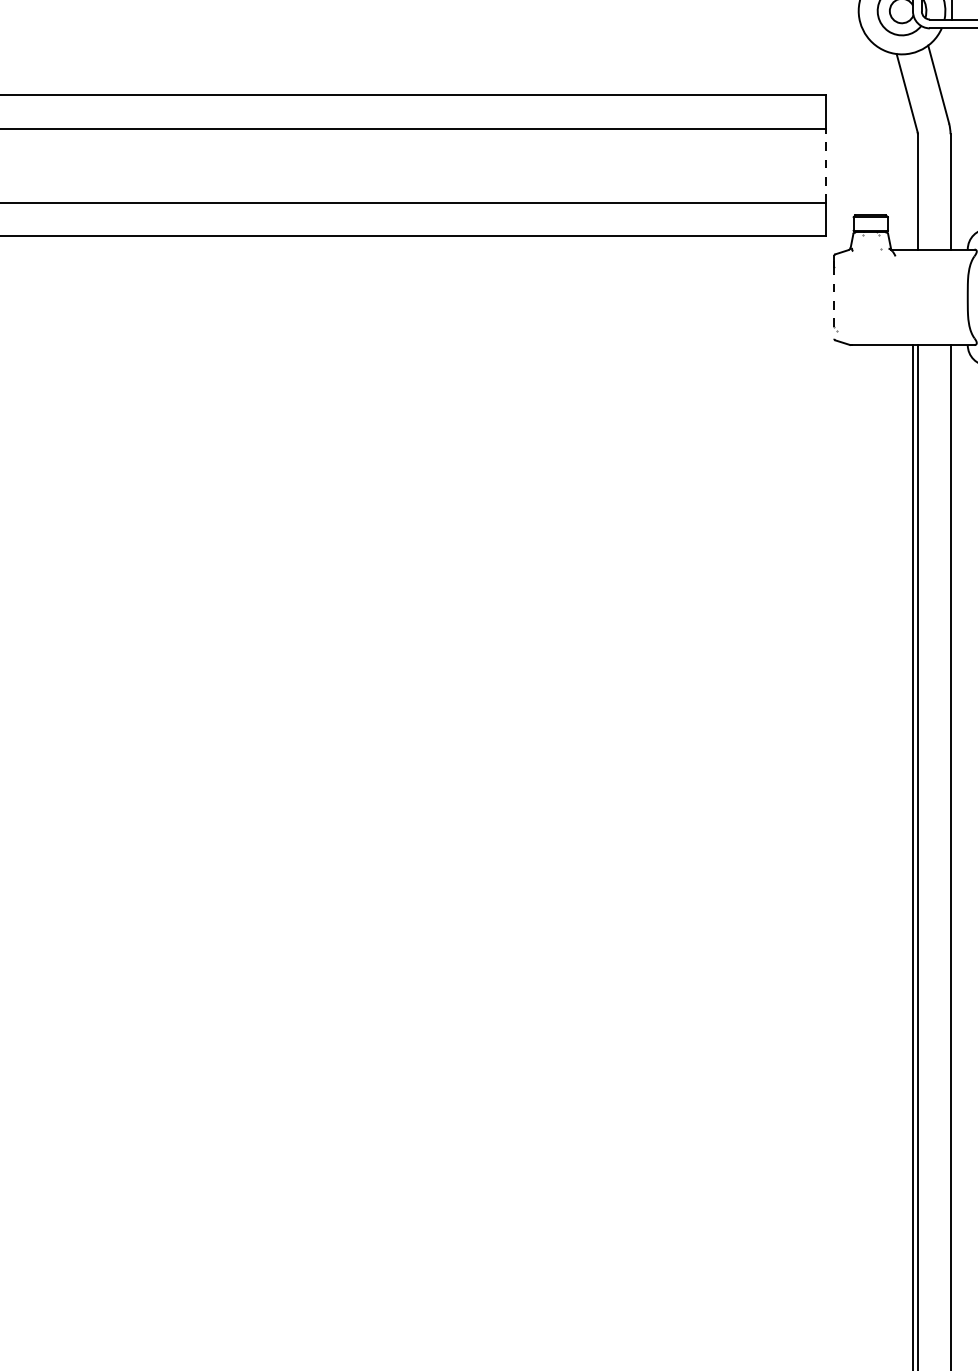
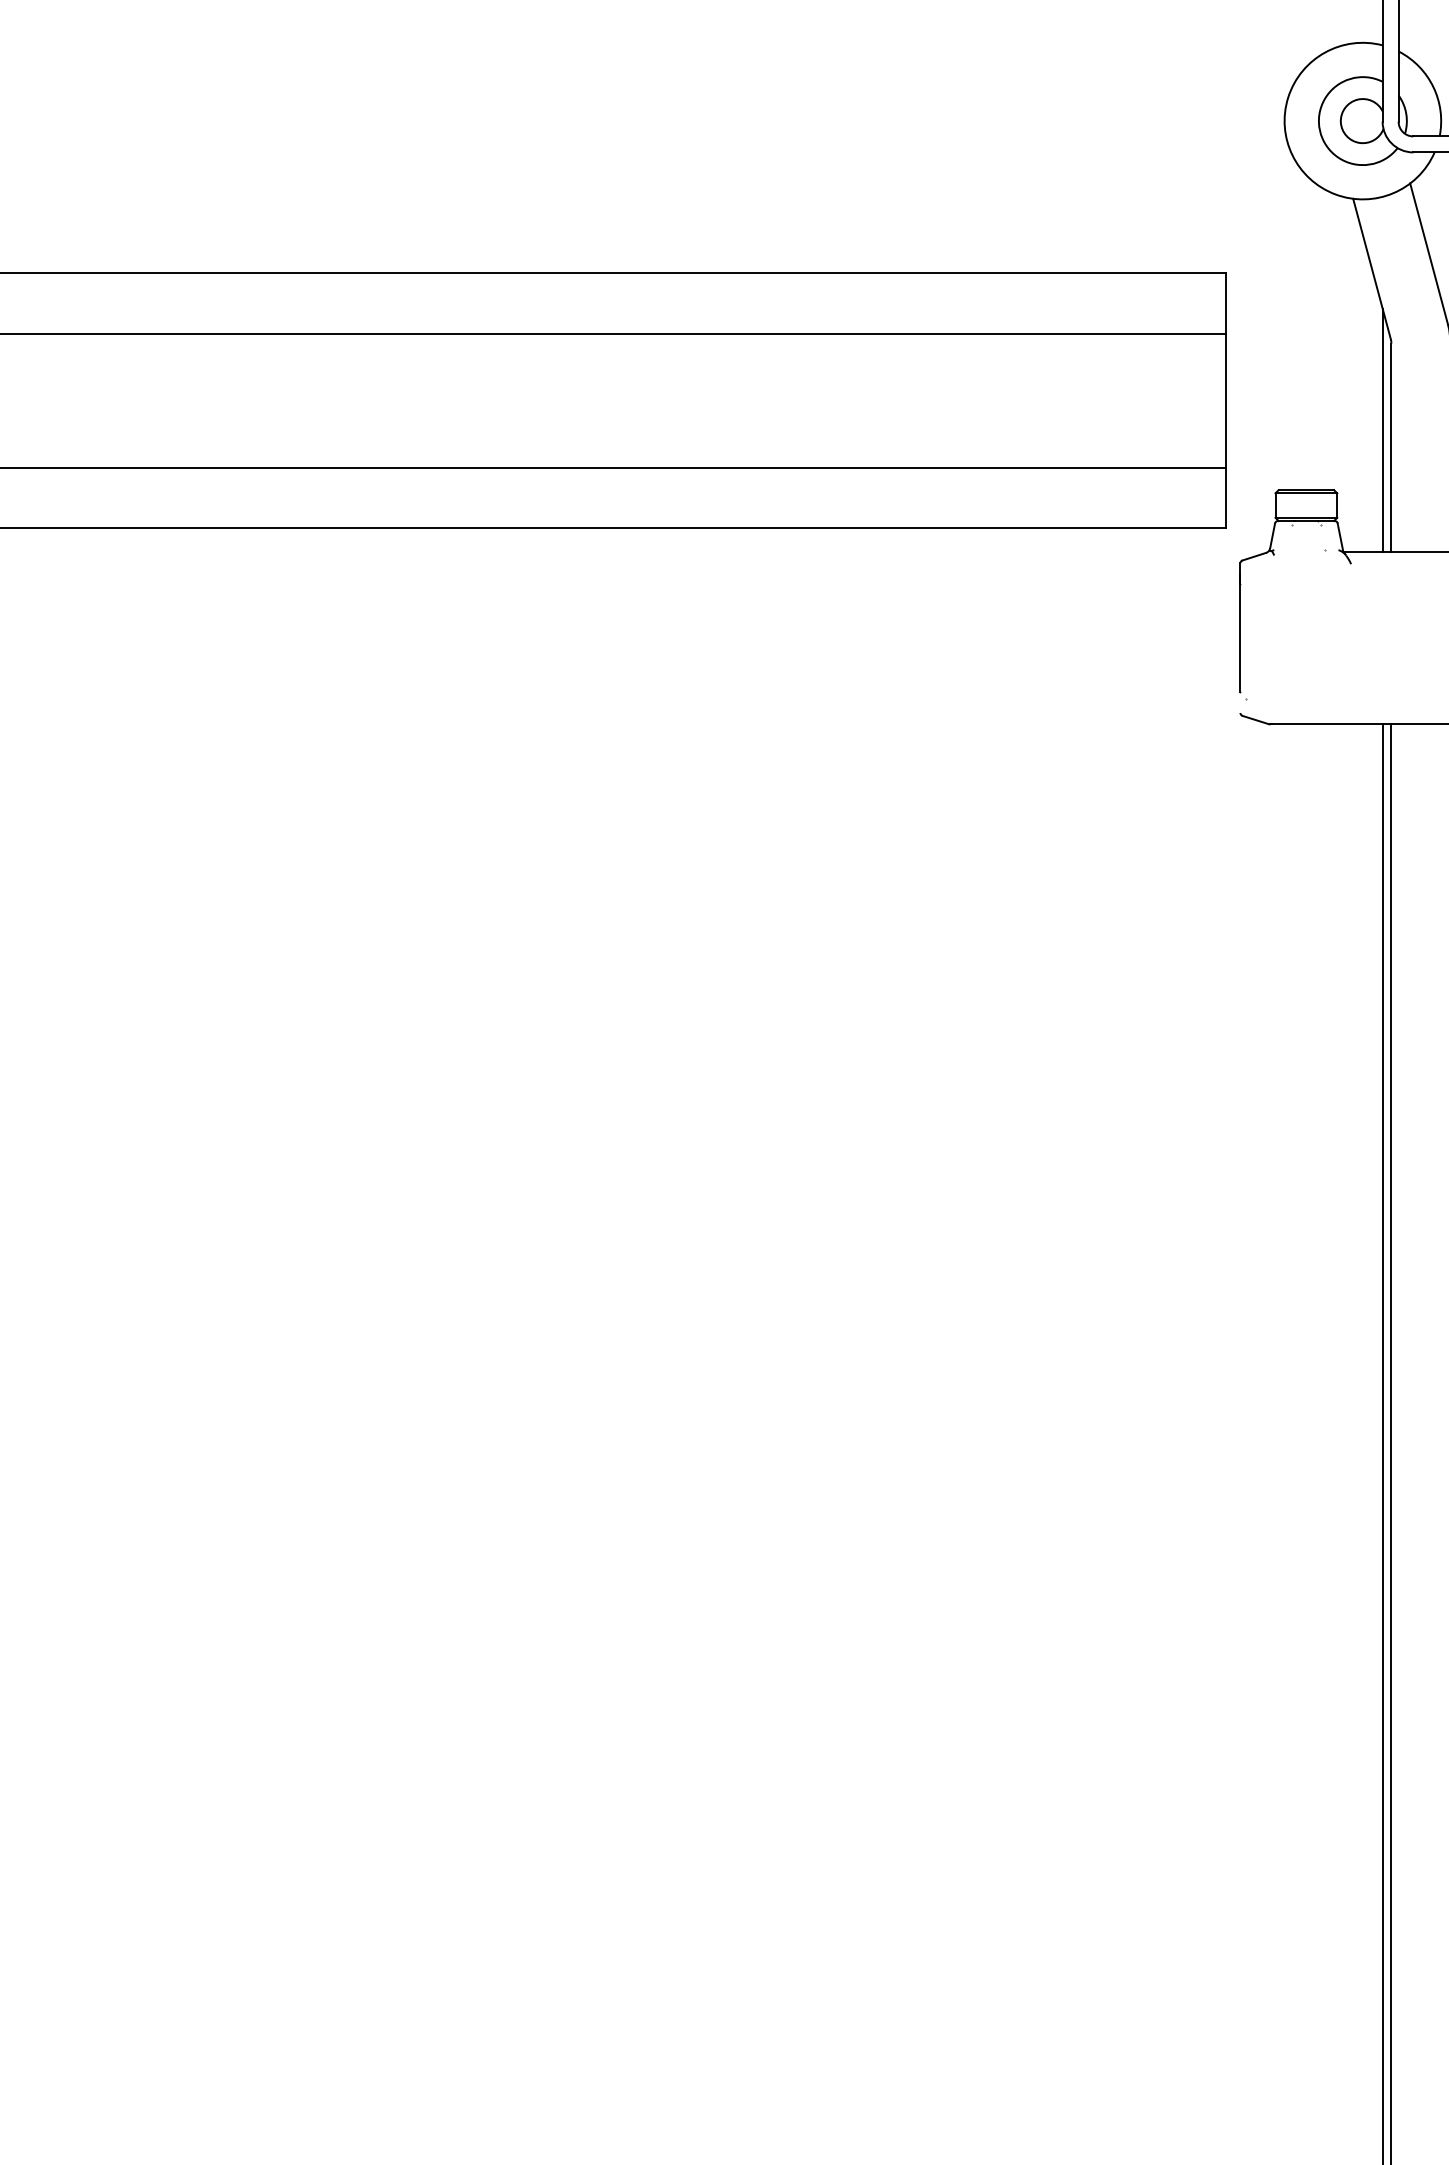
line: (826, 165) -> (1226, 400), dashed -> solid
line: (913, 182) -> (1383, 430), added
line: (834, 297) -> (1240, 638), dashed -> solid

